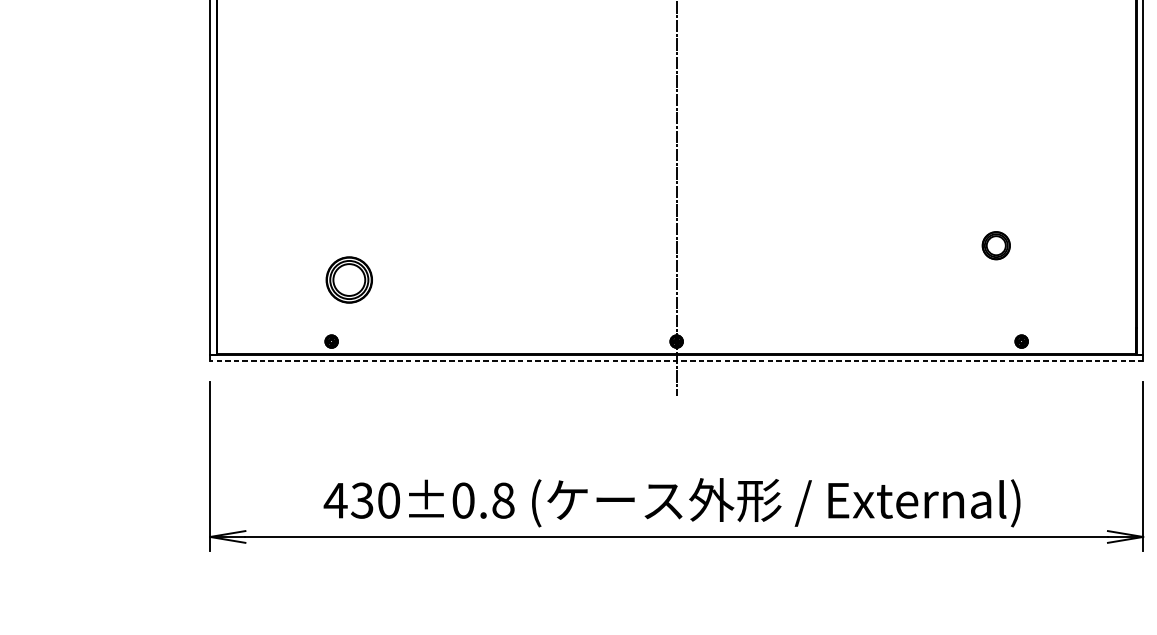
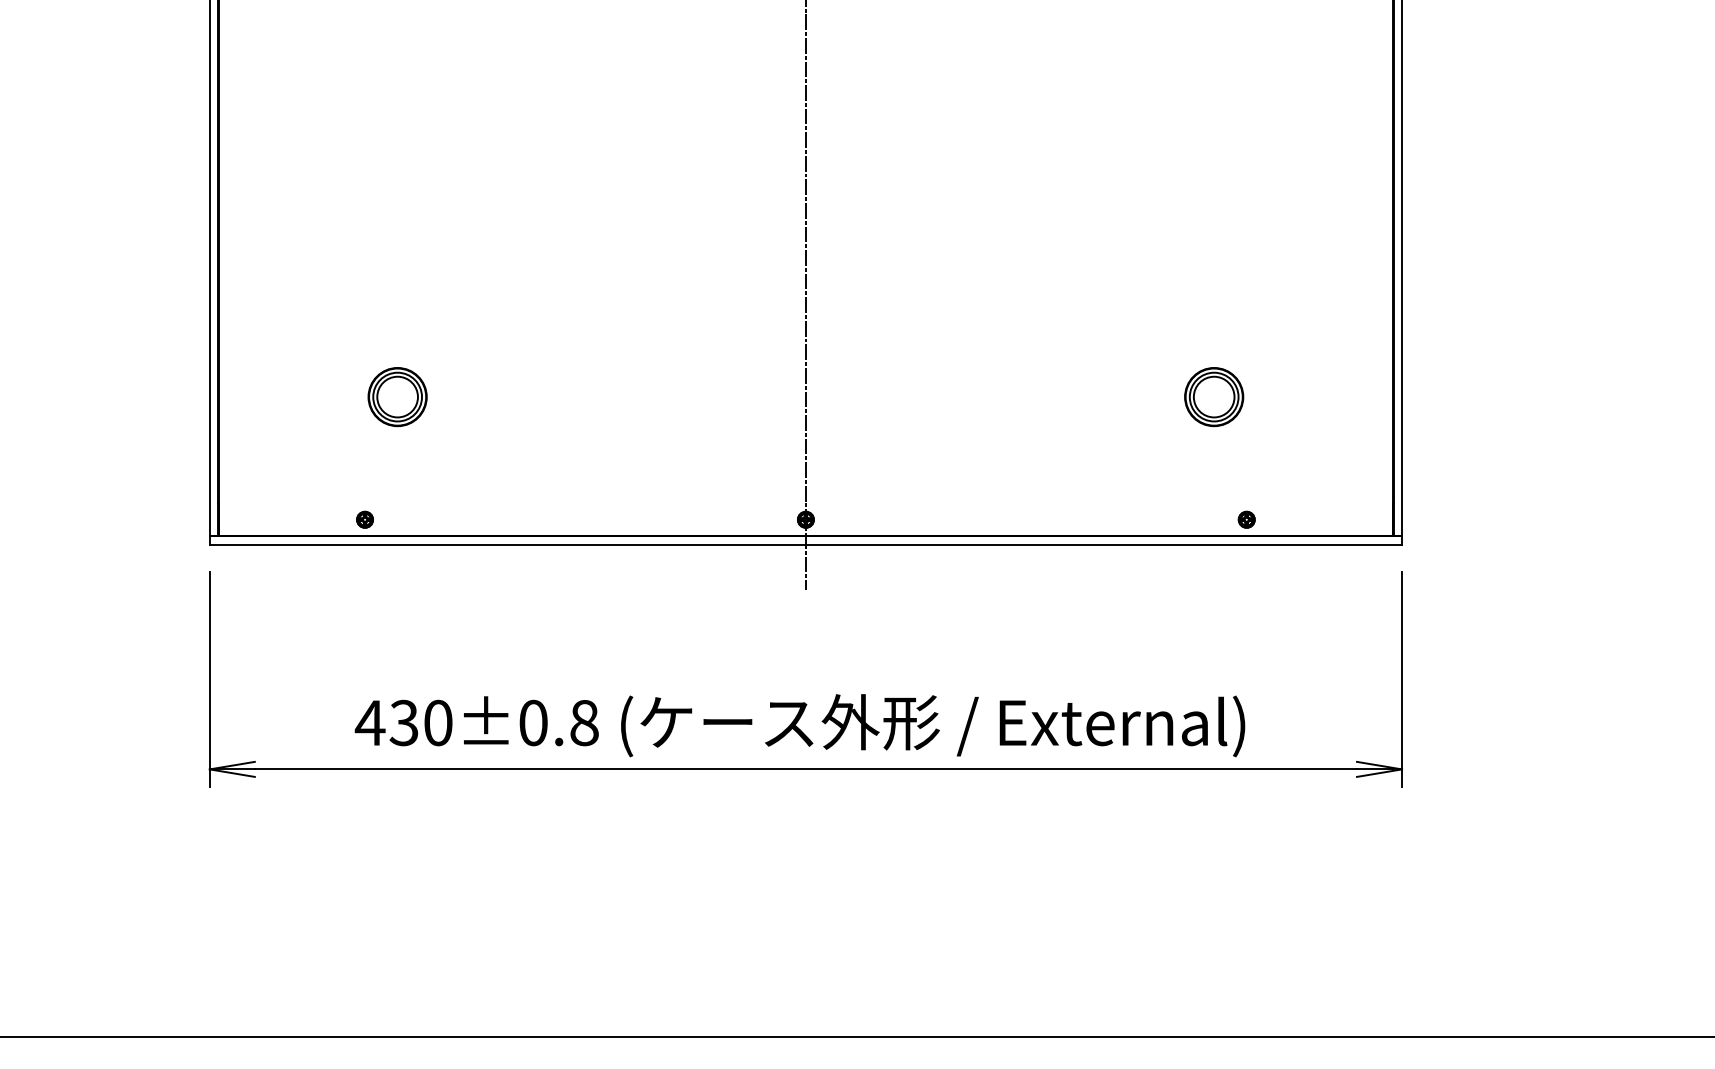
part: (996, 245) -> (1214, 397), size x1.67
part: (349, 280) -> (397, 397), moved
line: (676, 360) -> (805, 544), dashed -> solid

